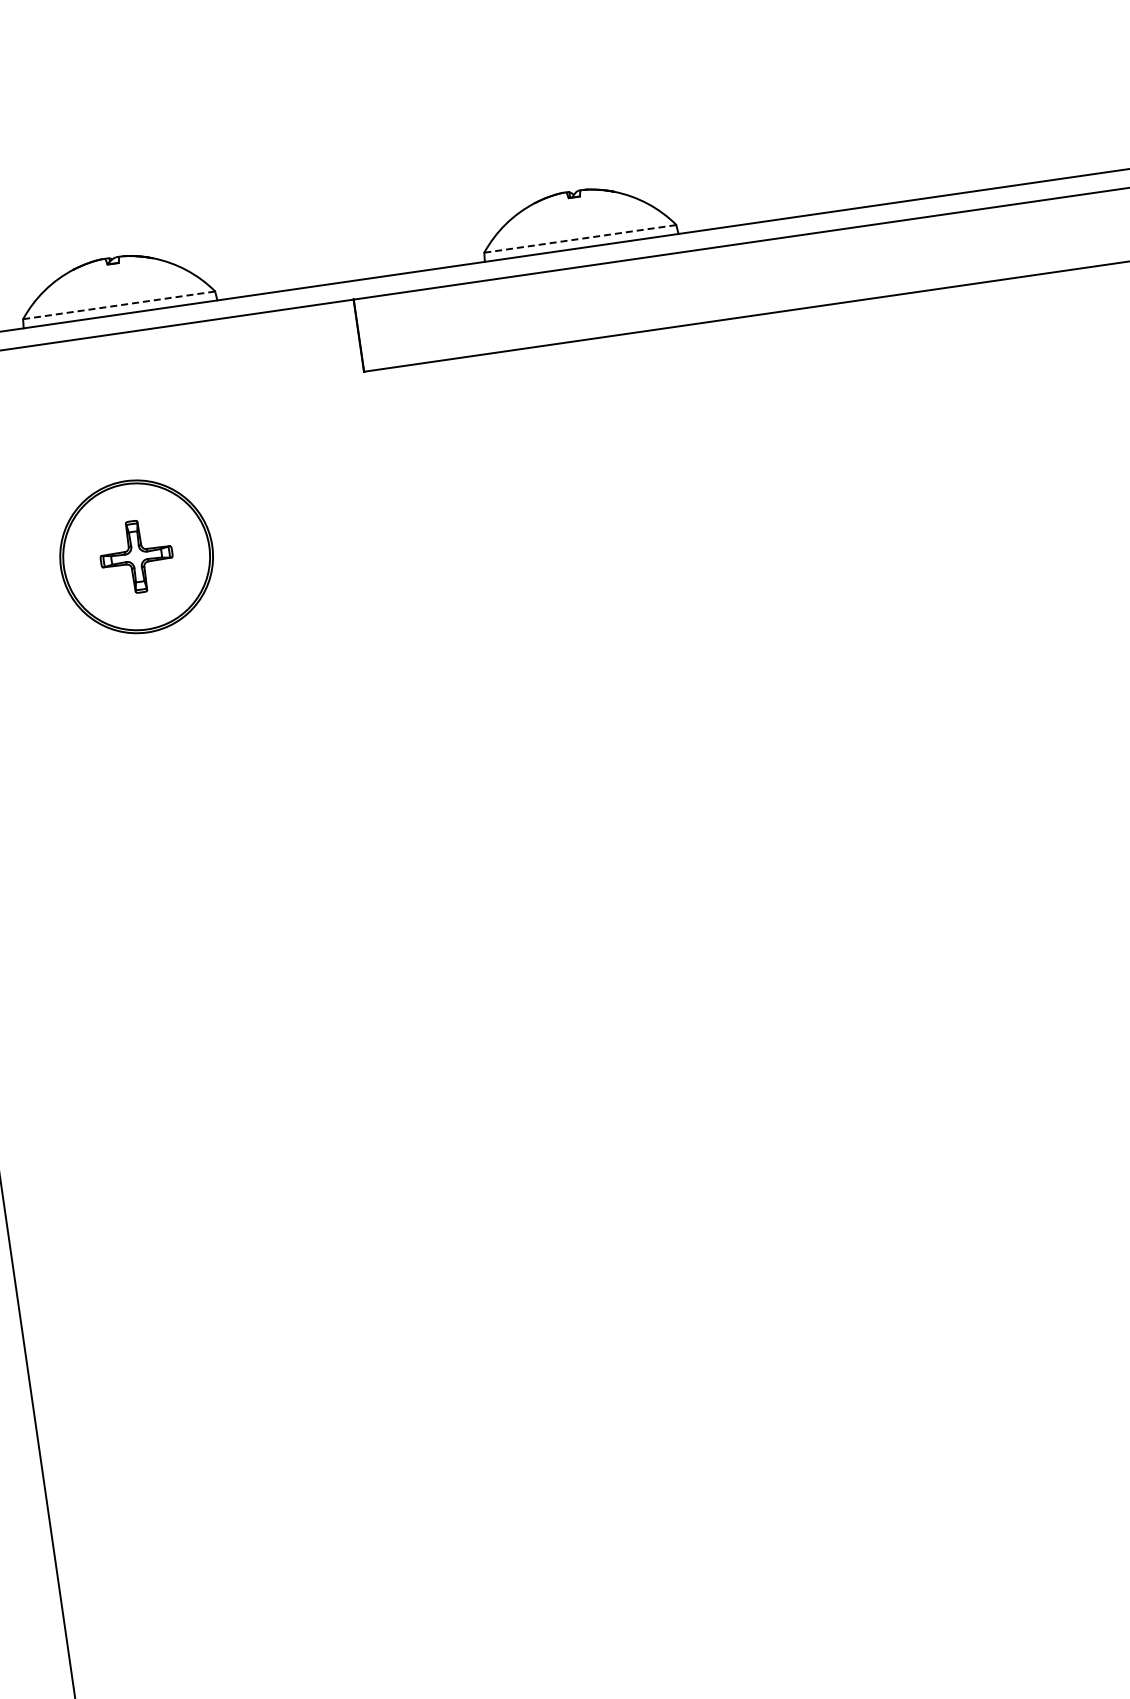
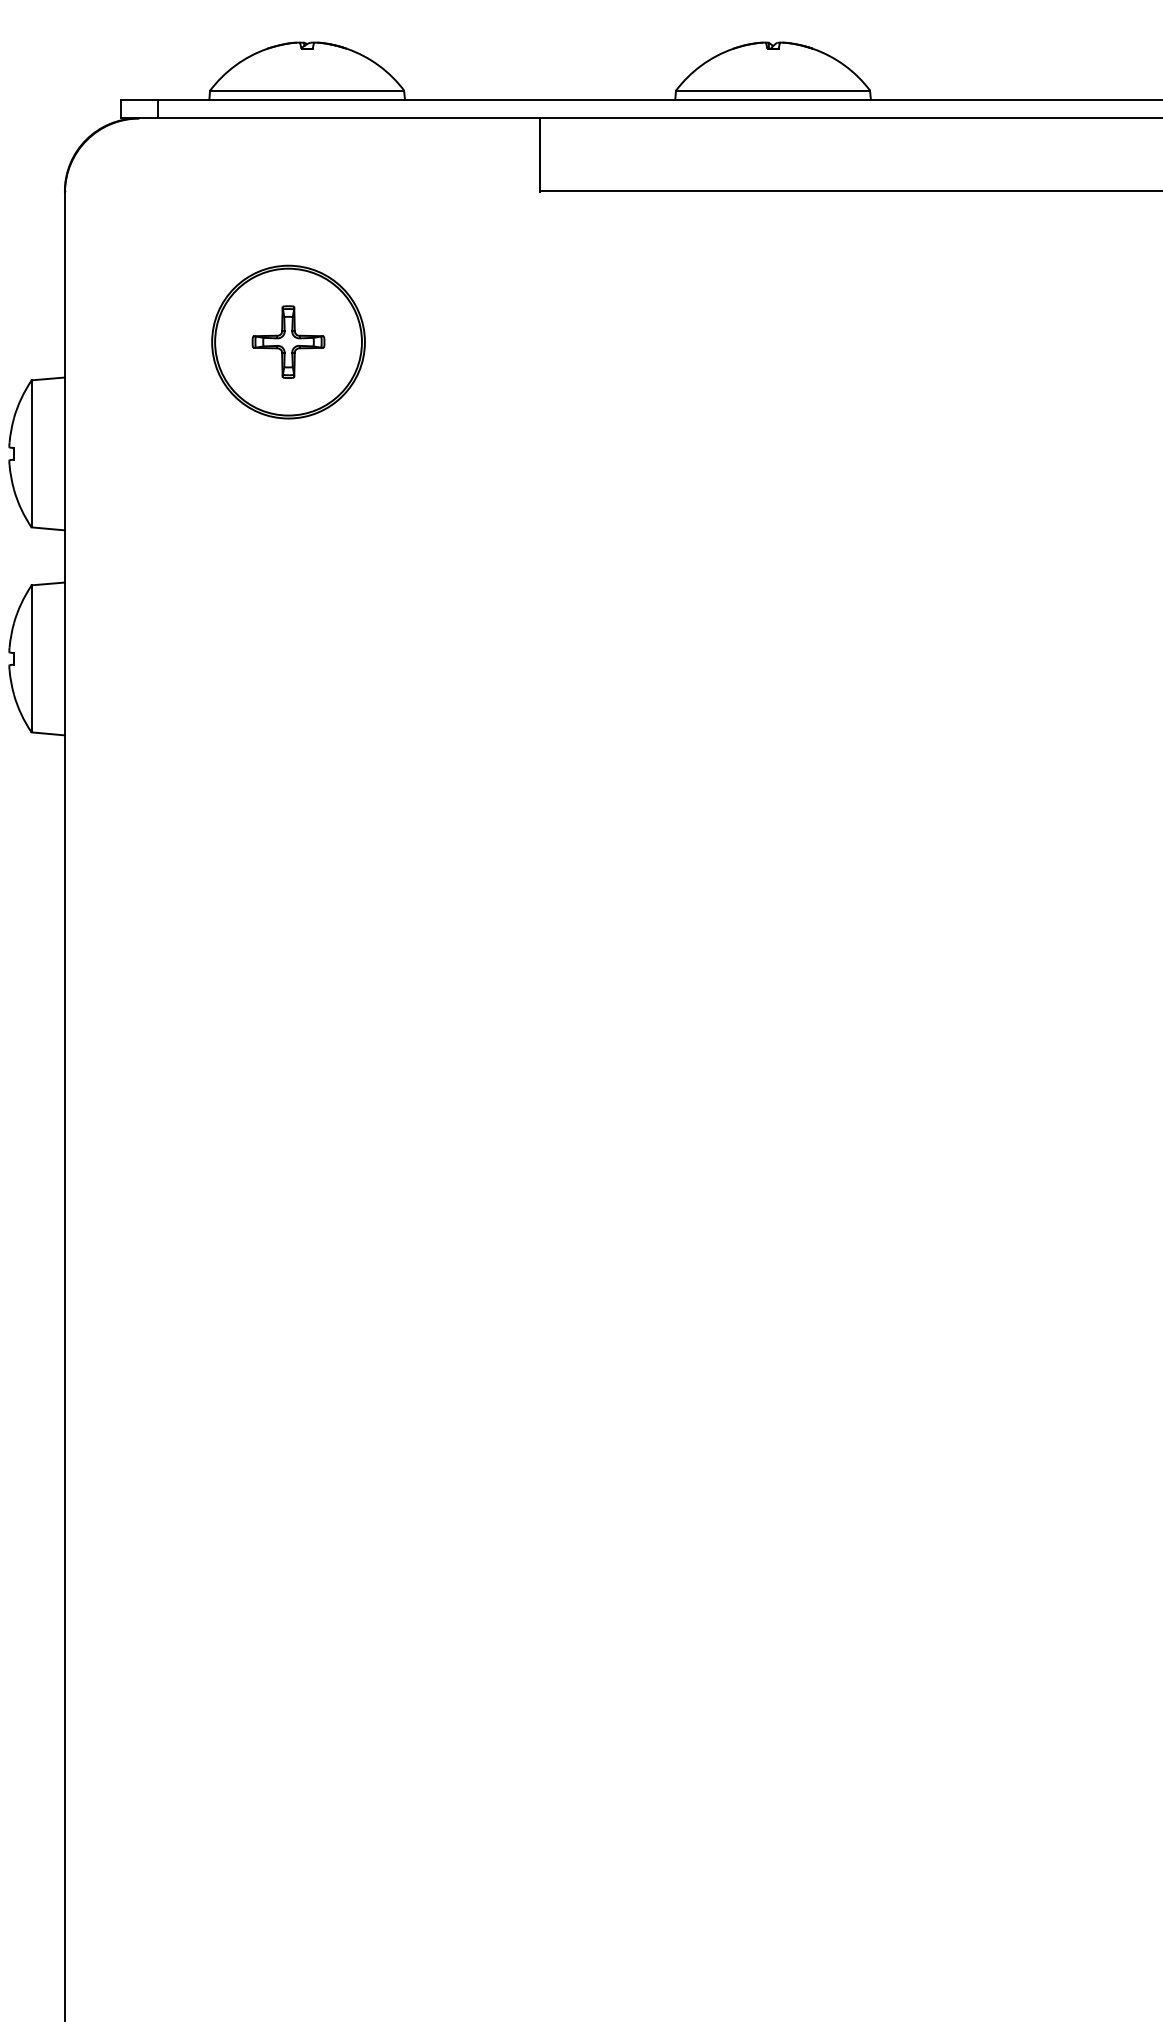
line: (579, 238) -> (772, 90), dashed -> solid
line: (118, 305) -> (306, 90), dashed -> solid

